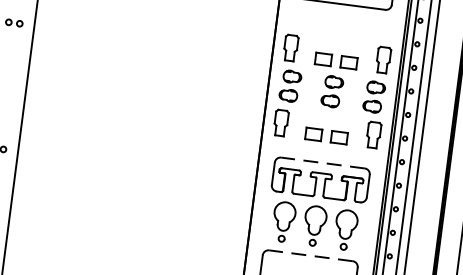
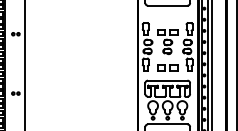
line: (322, 162) -> (167, 80), dashed -> solid
line: (310, 255) -> (167, 124), dashed -> solid

